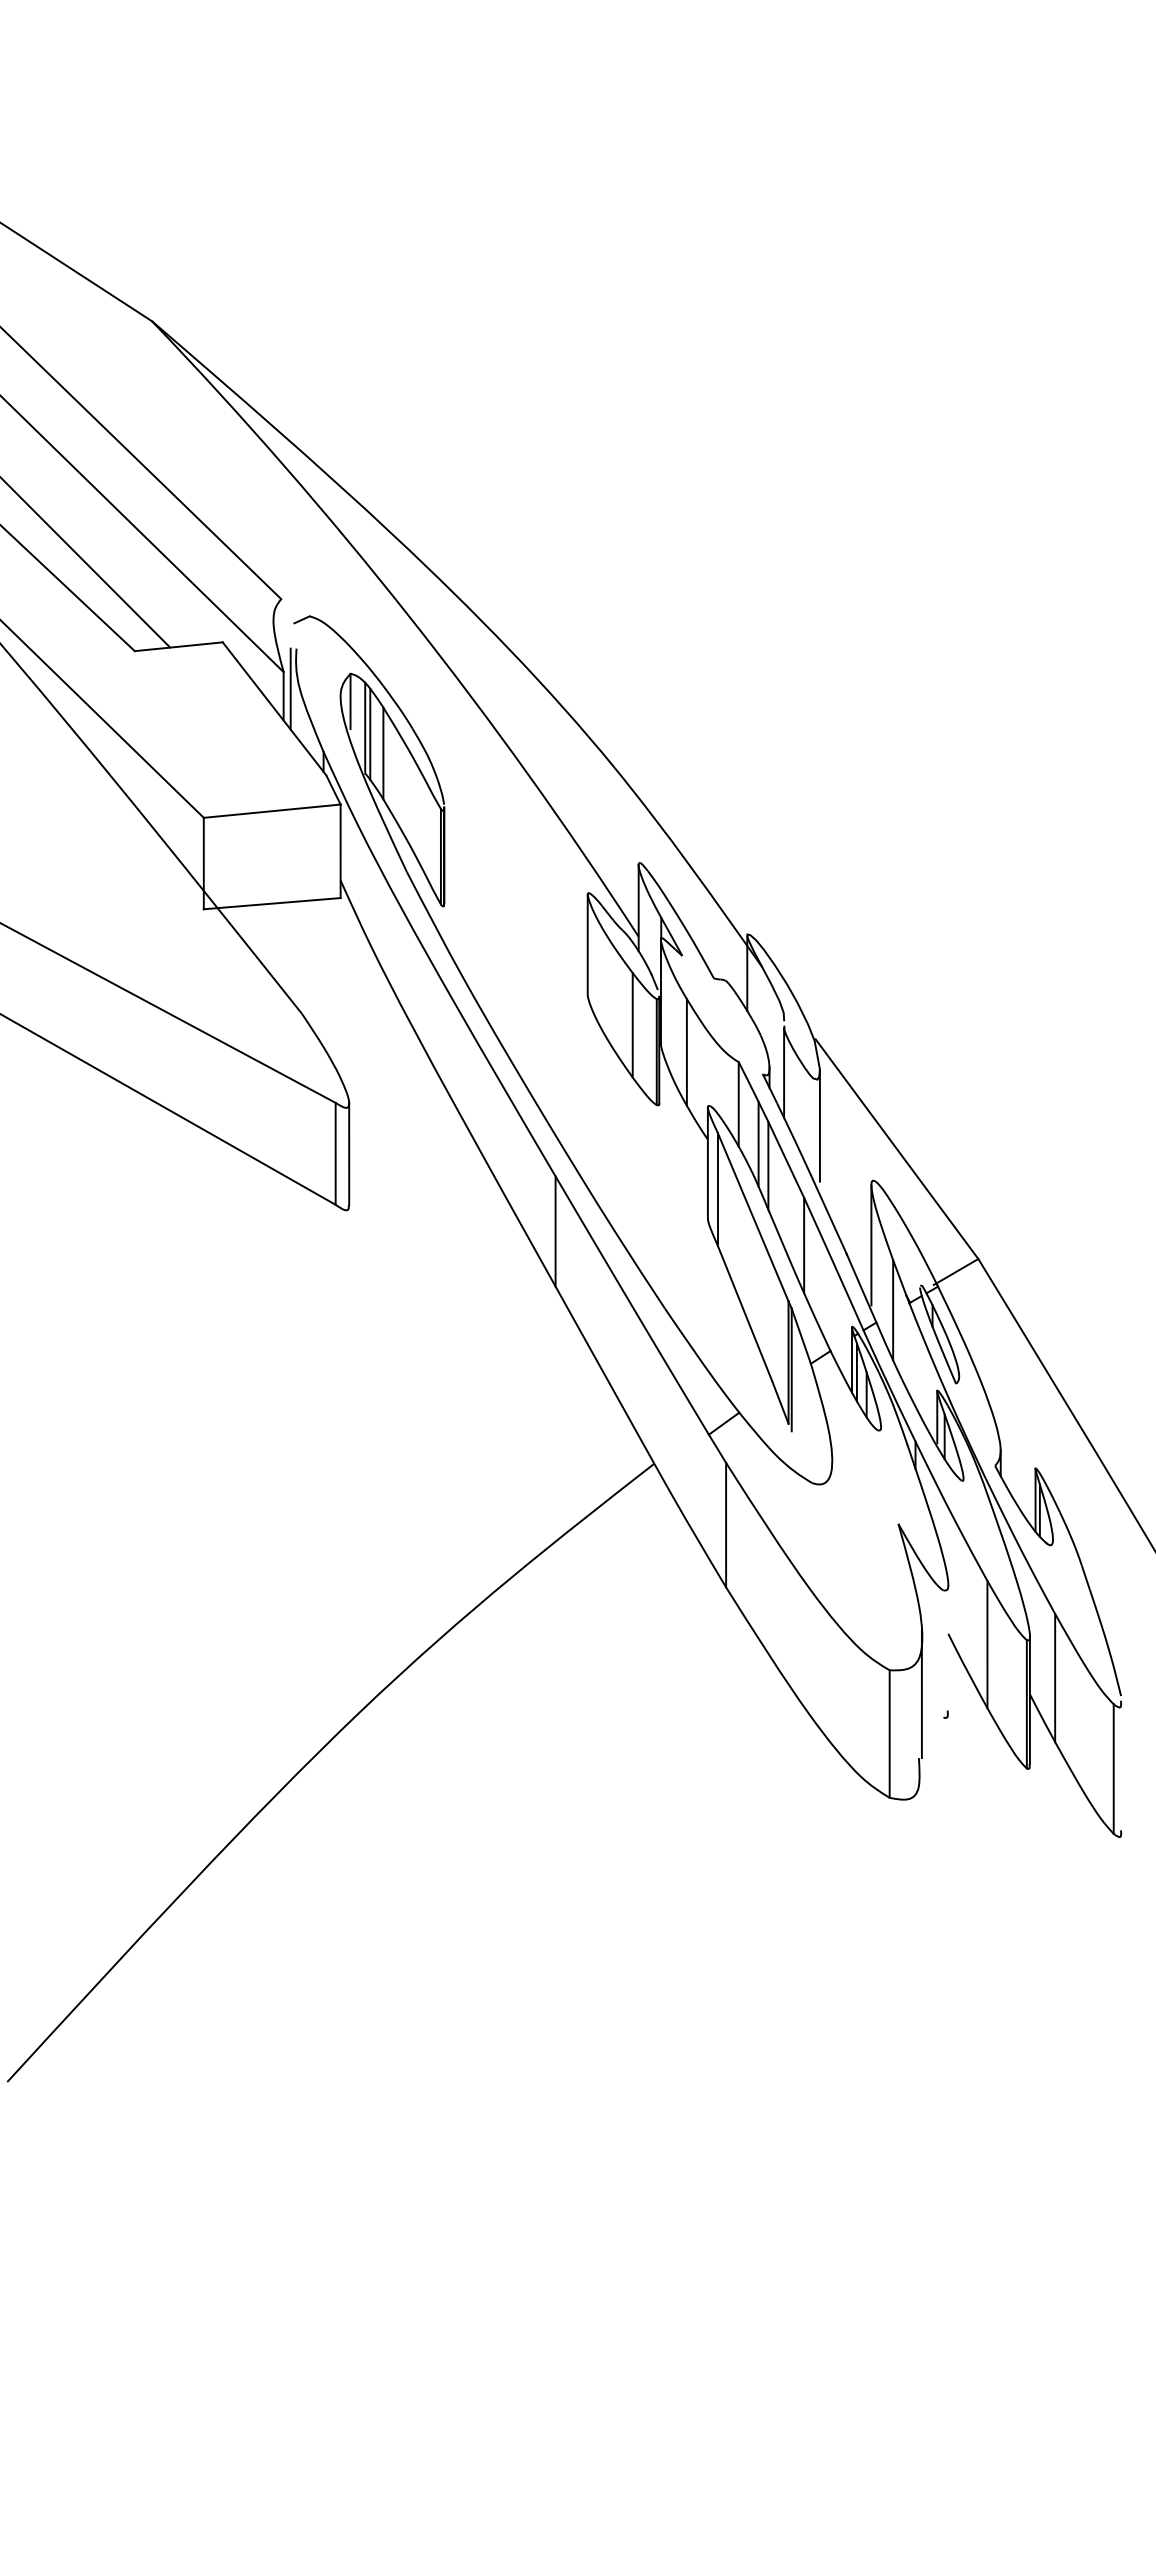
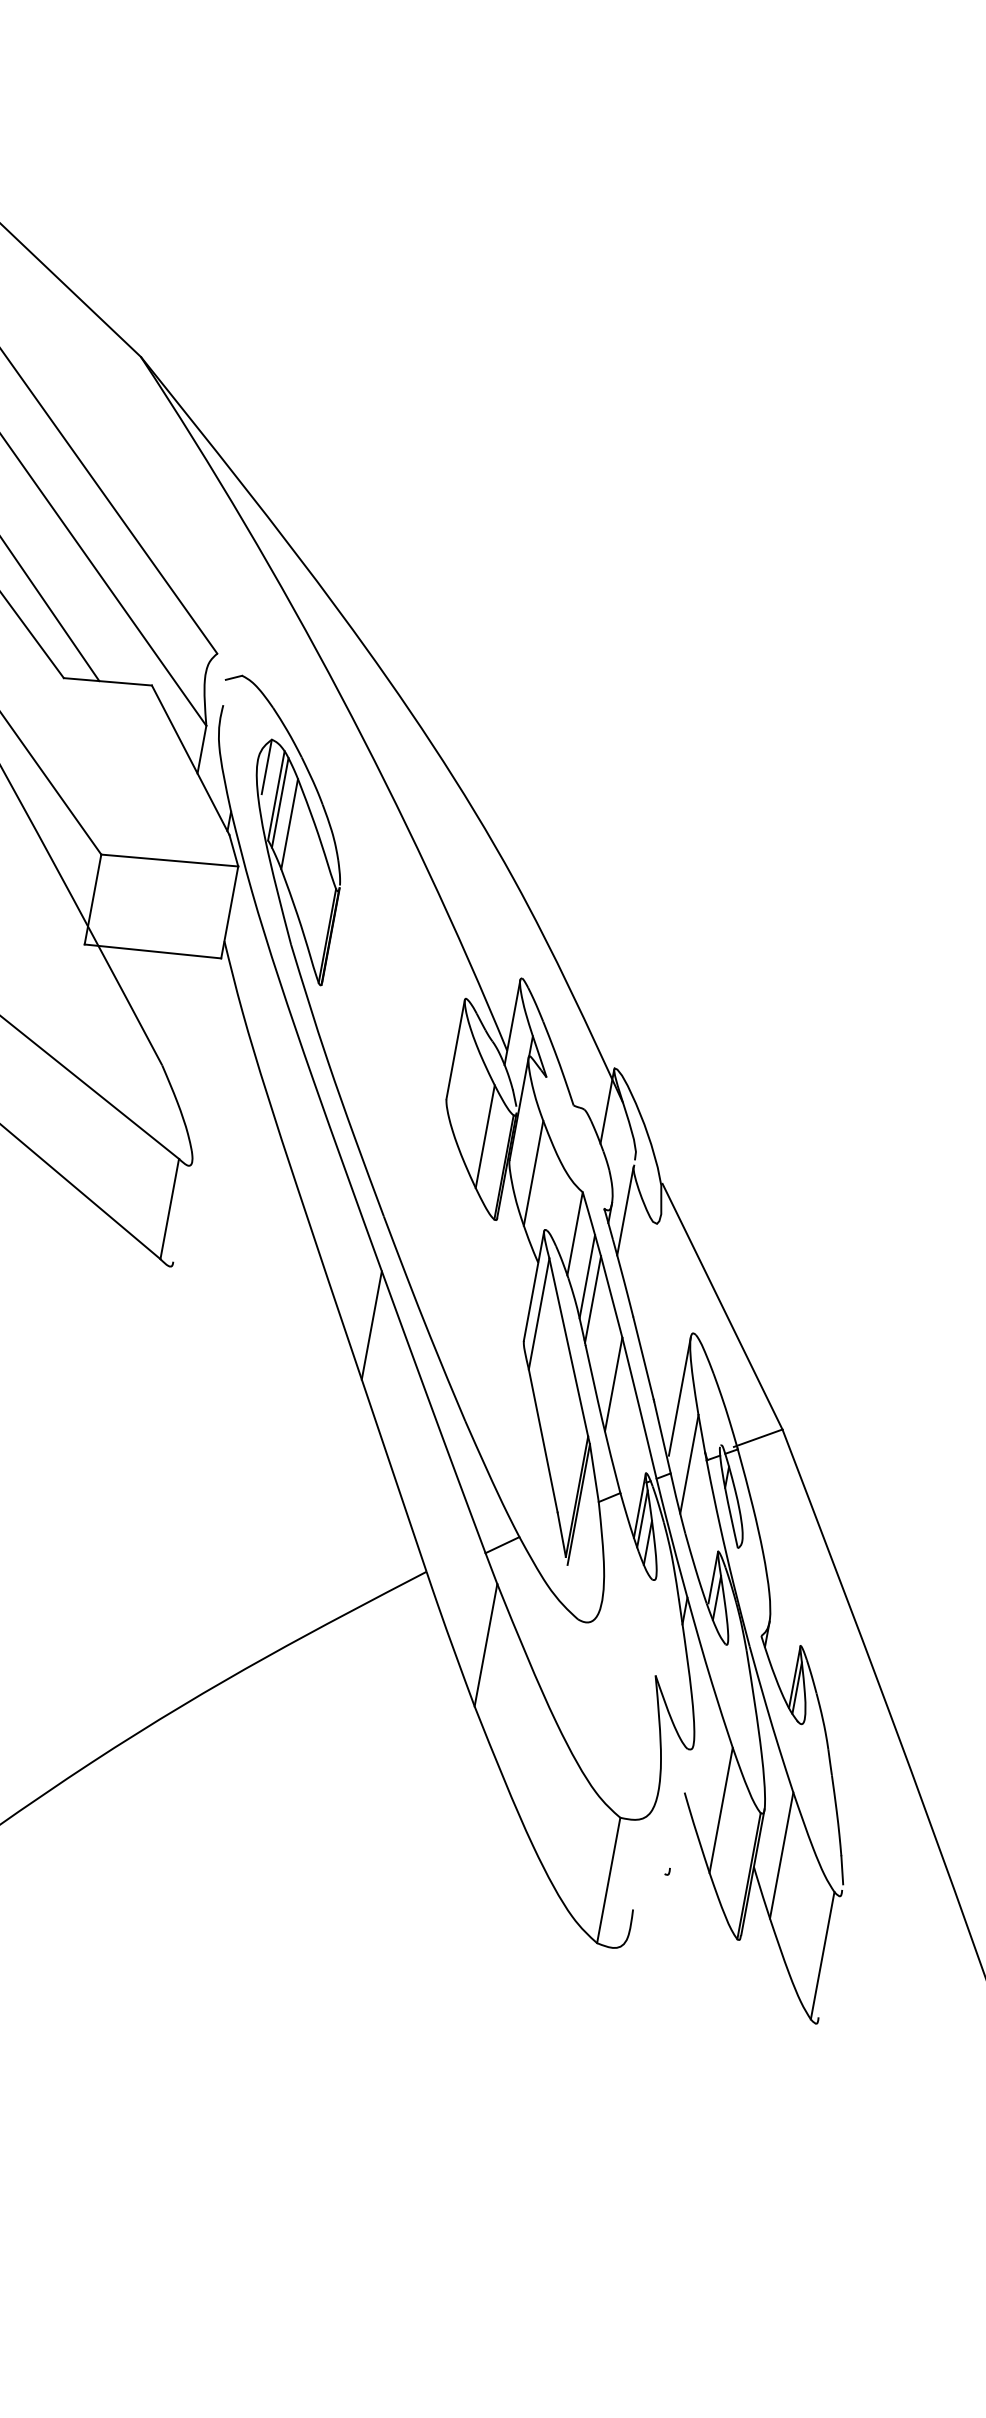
line: (290, 688) -> (210, 743), removed
line: (819, 1125) -> (650, 1269), removed
line: (349, 1153) -> (183, 1211), removed
line: (921, 1694) -> (647, 1847), removed

